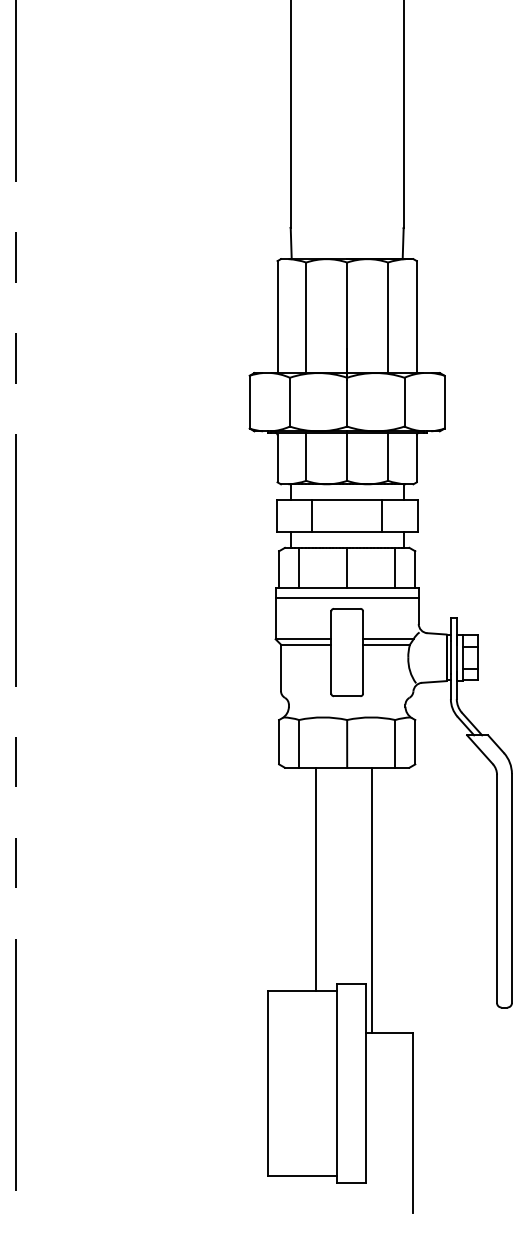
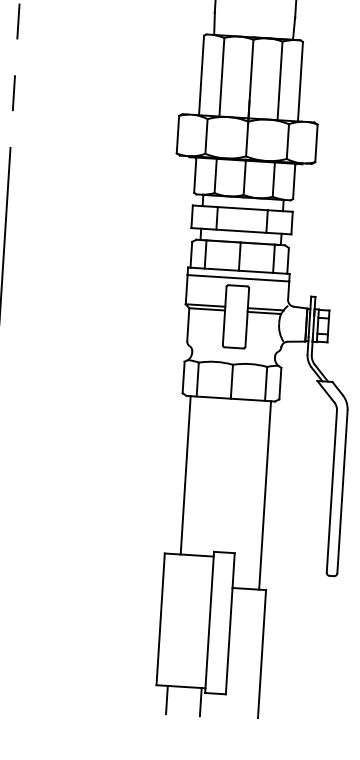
line: (315, 878) -> (185, 474), moved
line: (371, 900) -> (264, 495), moved
line: (284, 1195) -> (167, 699), added
line: (331, 1195) -> (200, 701), added

